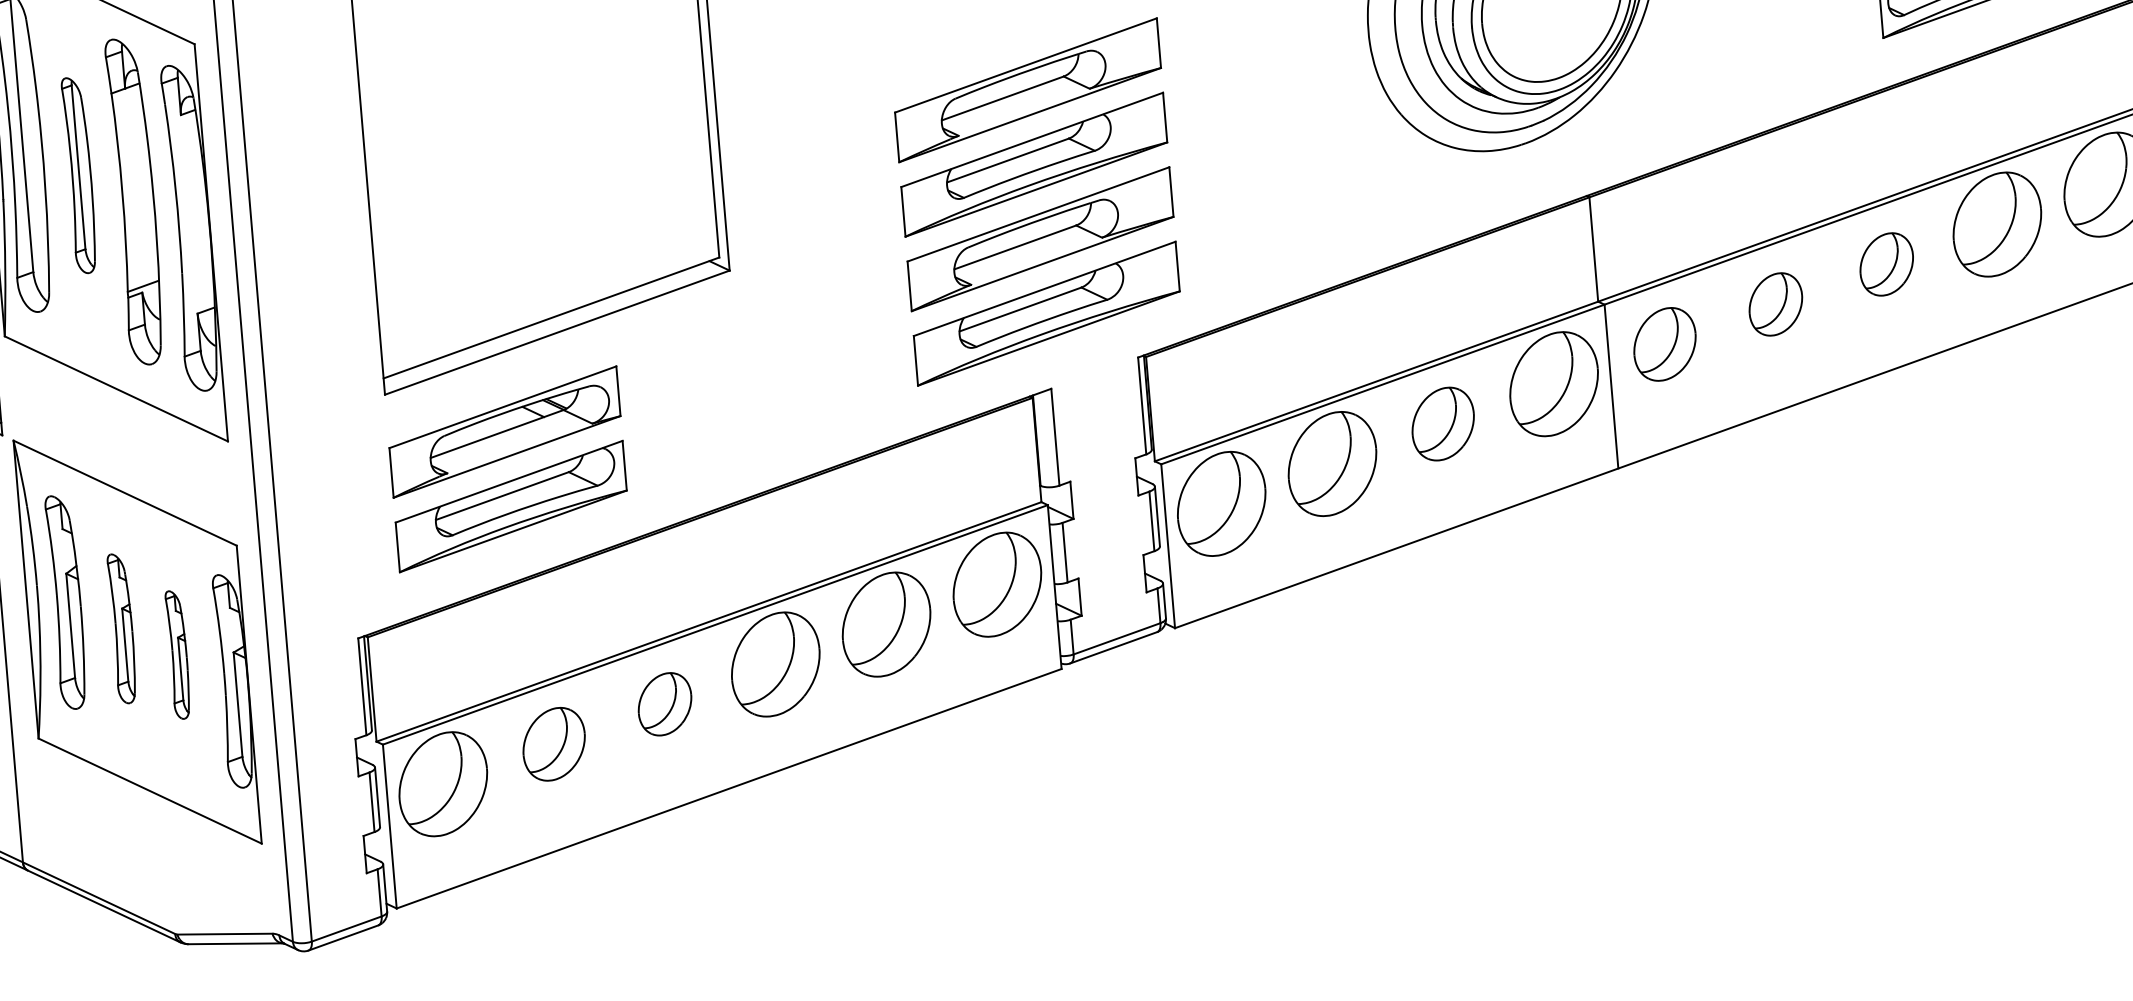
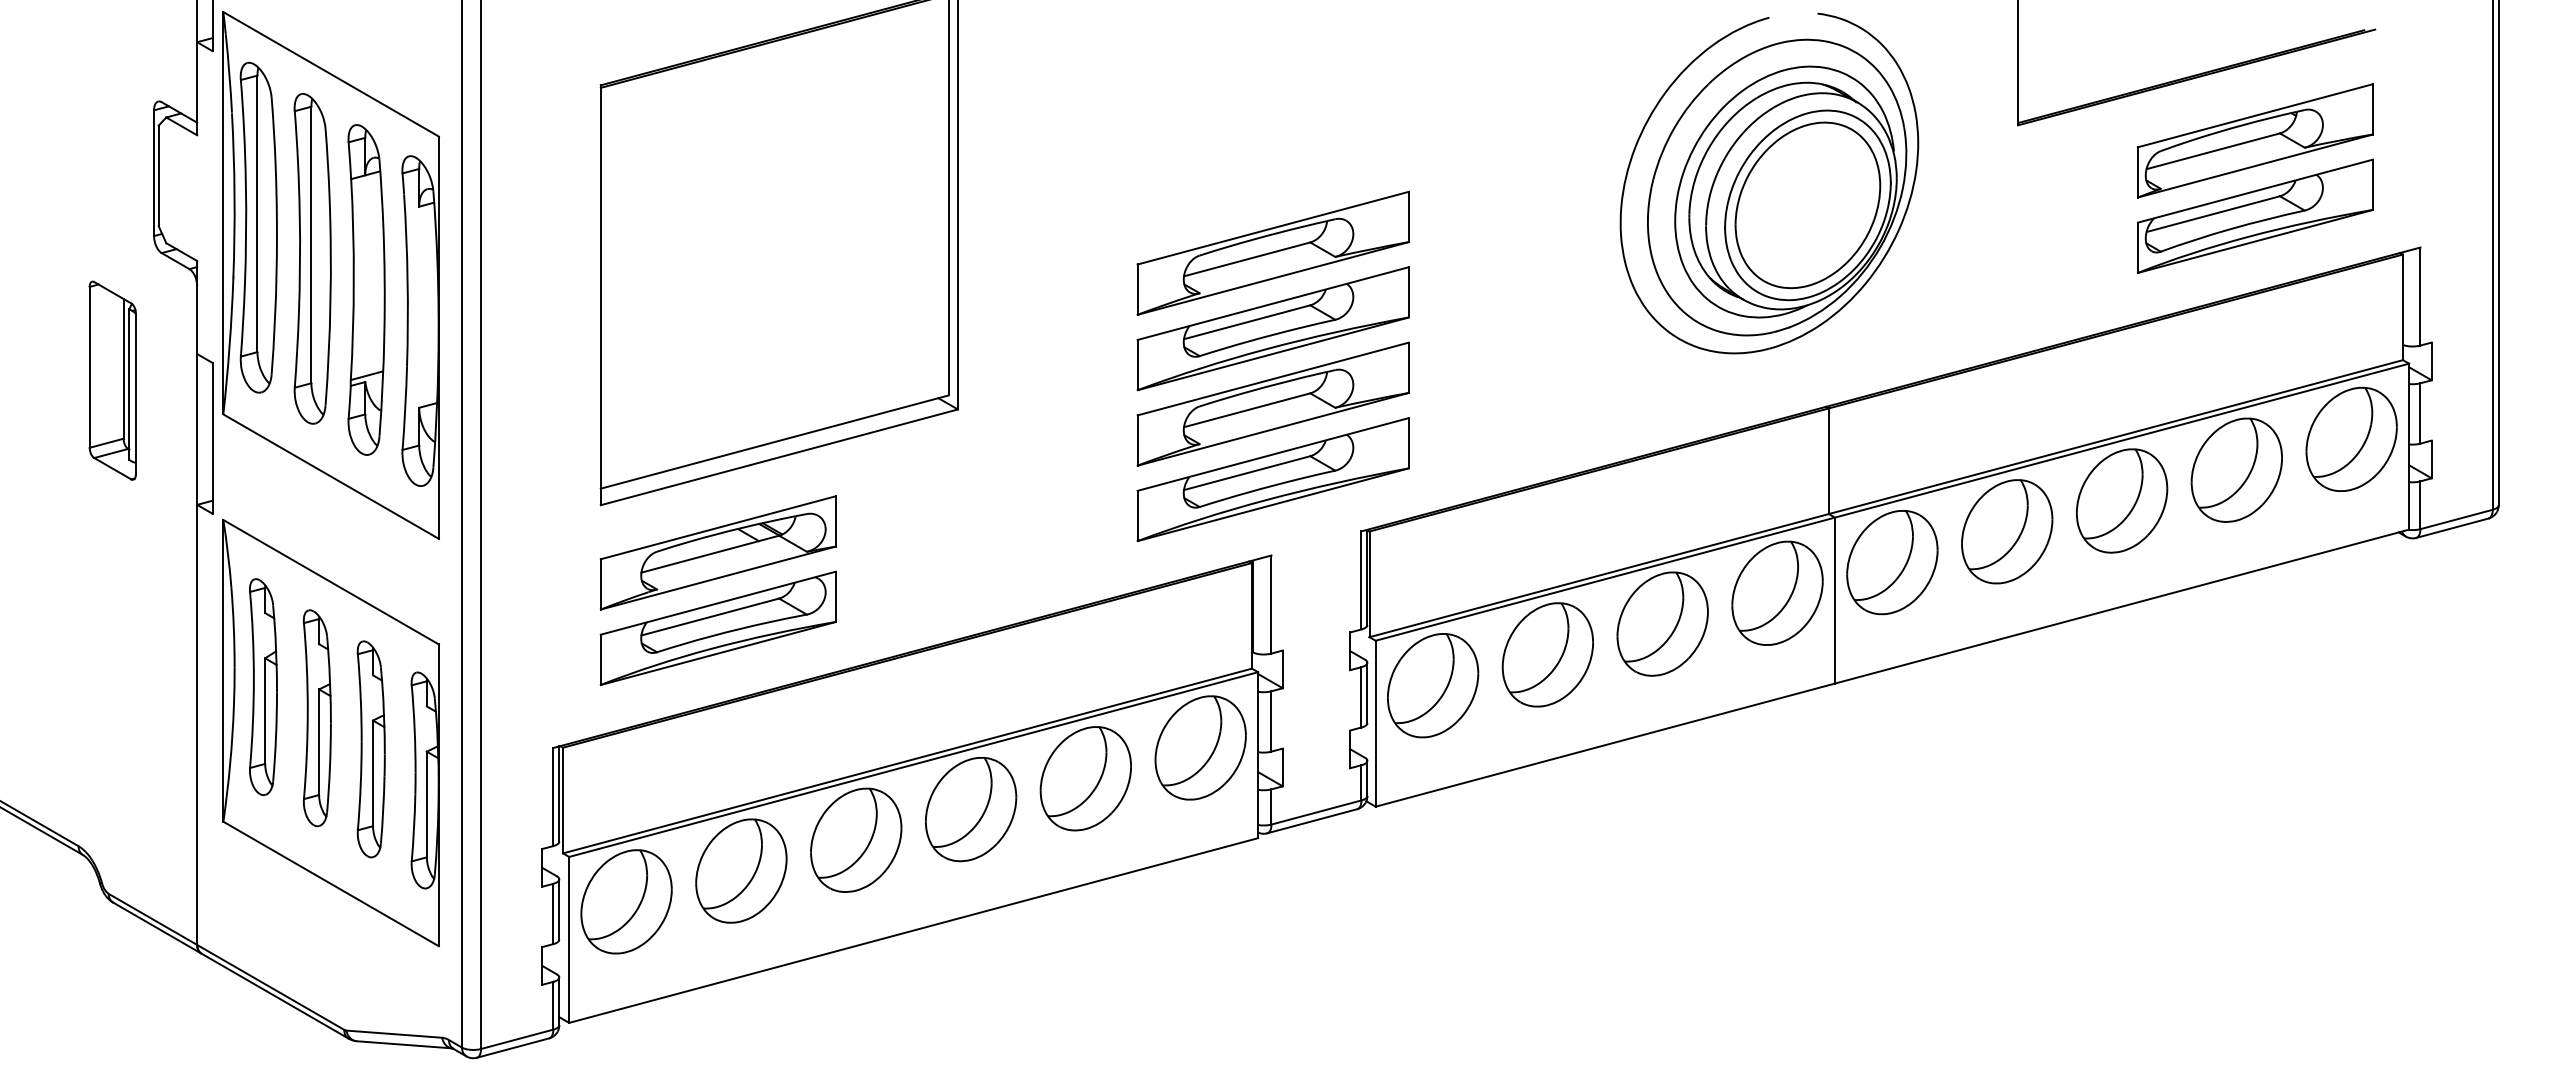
part: (79, 175) -> (312, 258), size x1.67
part: (1887, 263) -> (2122, 500), size x1.67
part: (1776, 304) -> (2007, 531), size x1.67
part: (1665, 344) -> (1892, 562), size x1.43
part: (1443, 423) -> (1662, 623), size x1.43
part: (121, 628) -> (316, 718), size x1.43
part: (177, 655) -> (370, 749), size x1.67
part: (665, 703) -> (856, 839), size x1.67
part: (554, 743) -> (741, 870), size x1.43

